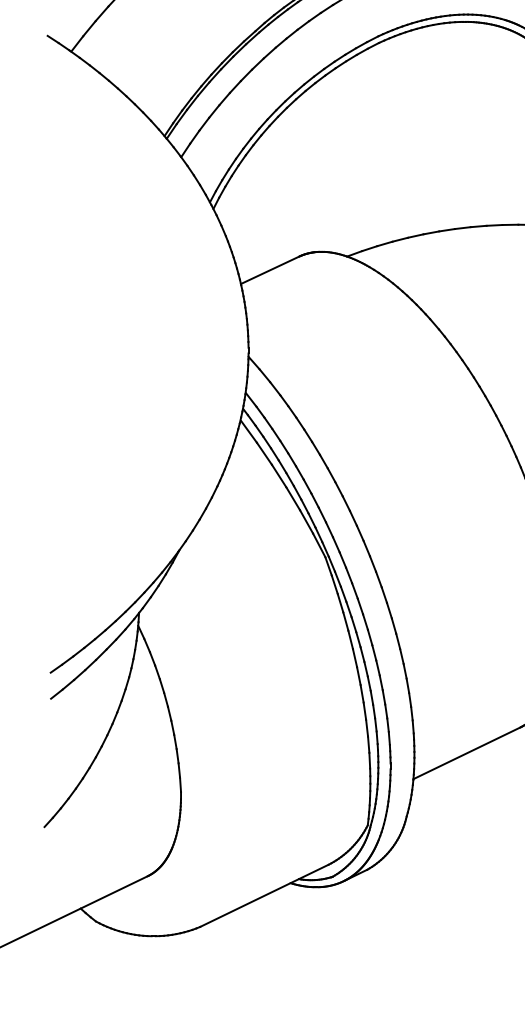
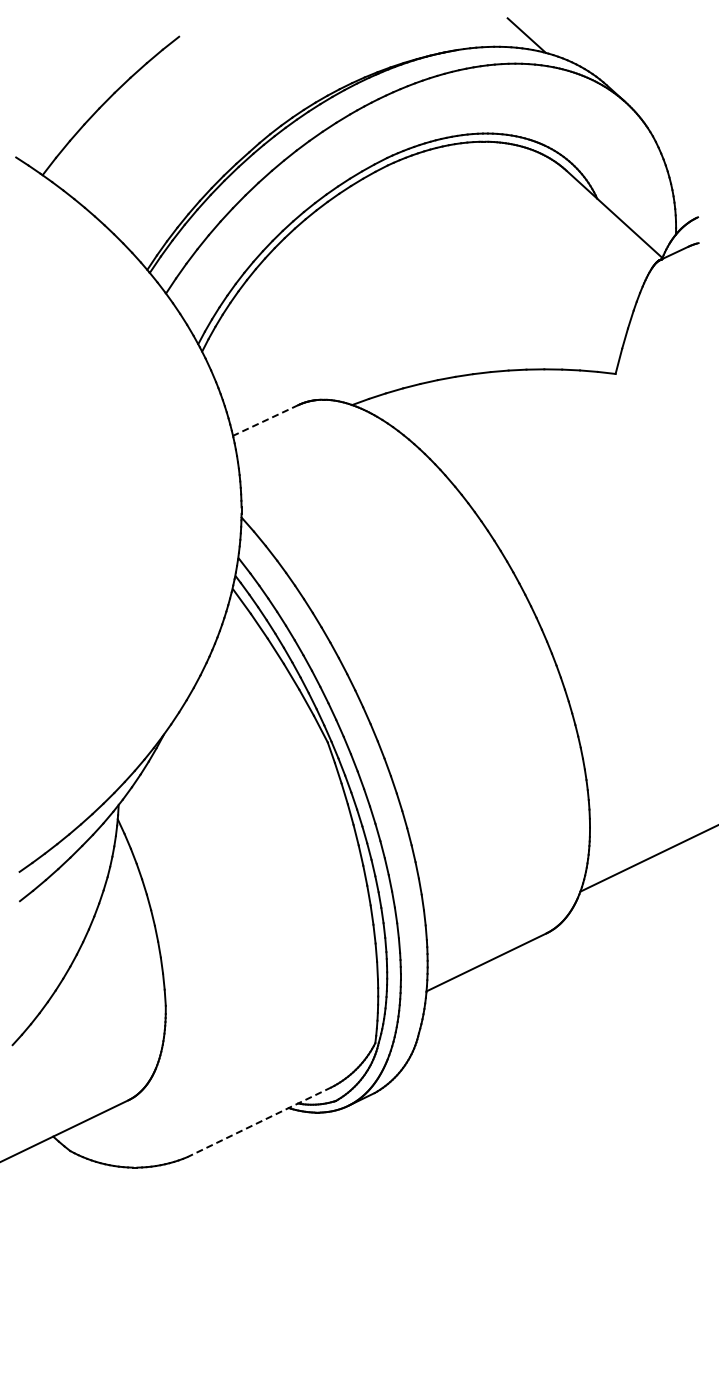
line: (269, 270) -> (265, 420), solid -> dashed
line: (263, 896) -> (258, 1122), solid -> dashed

